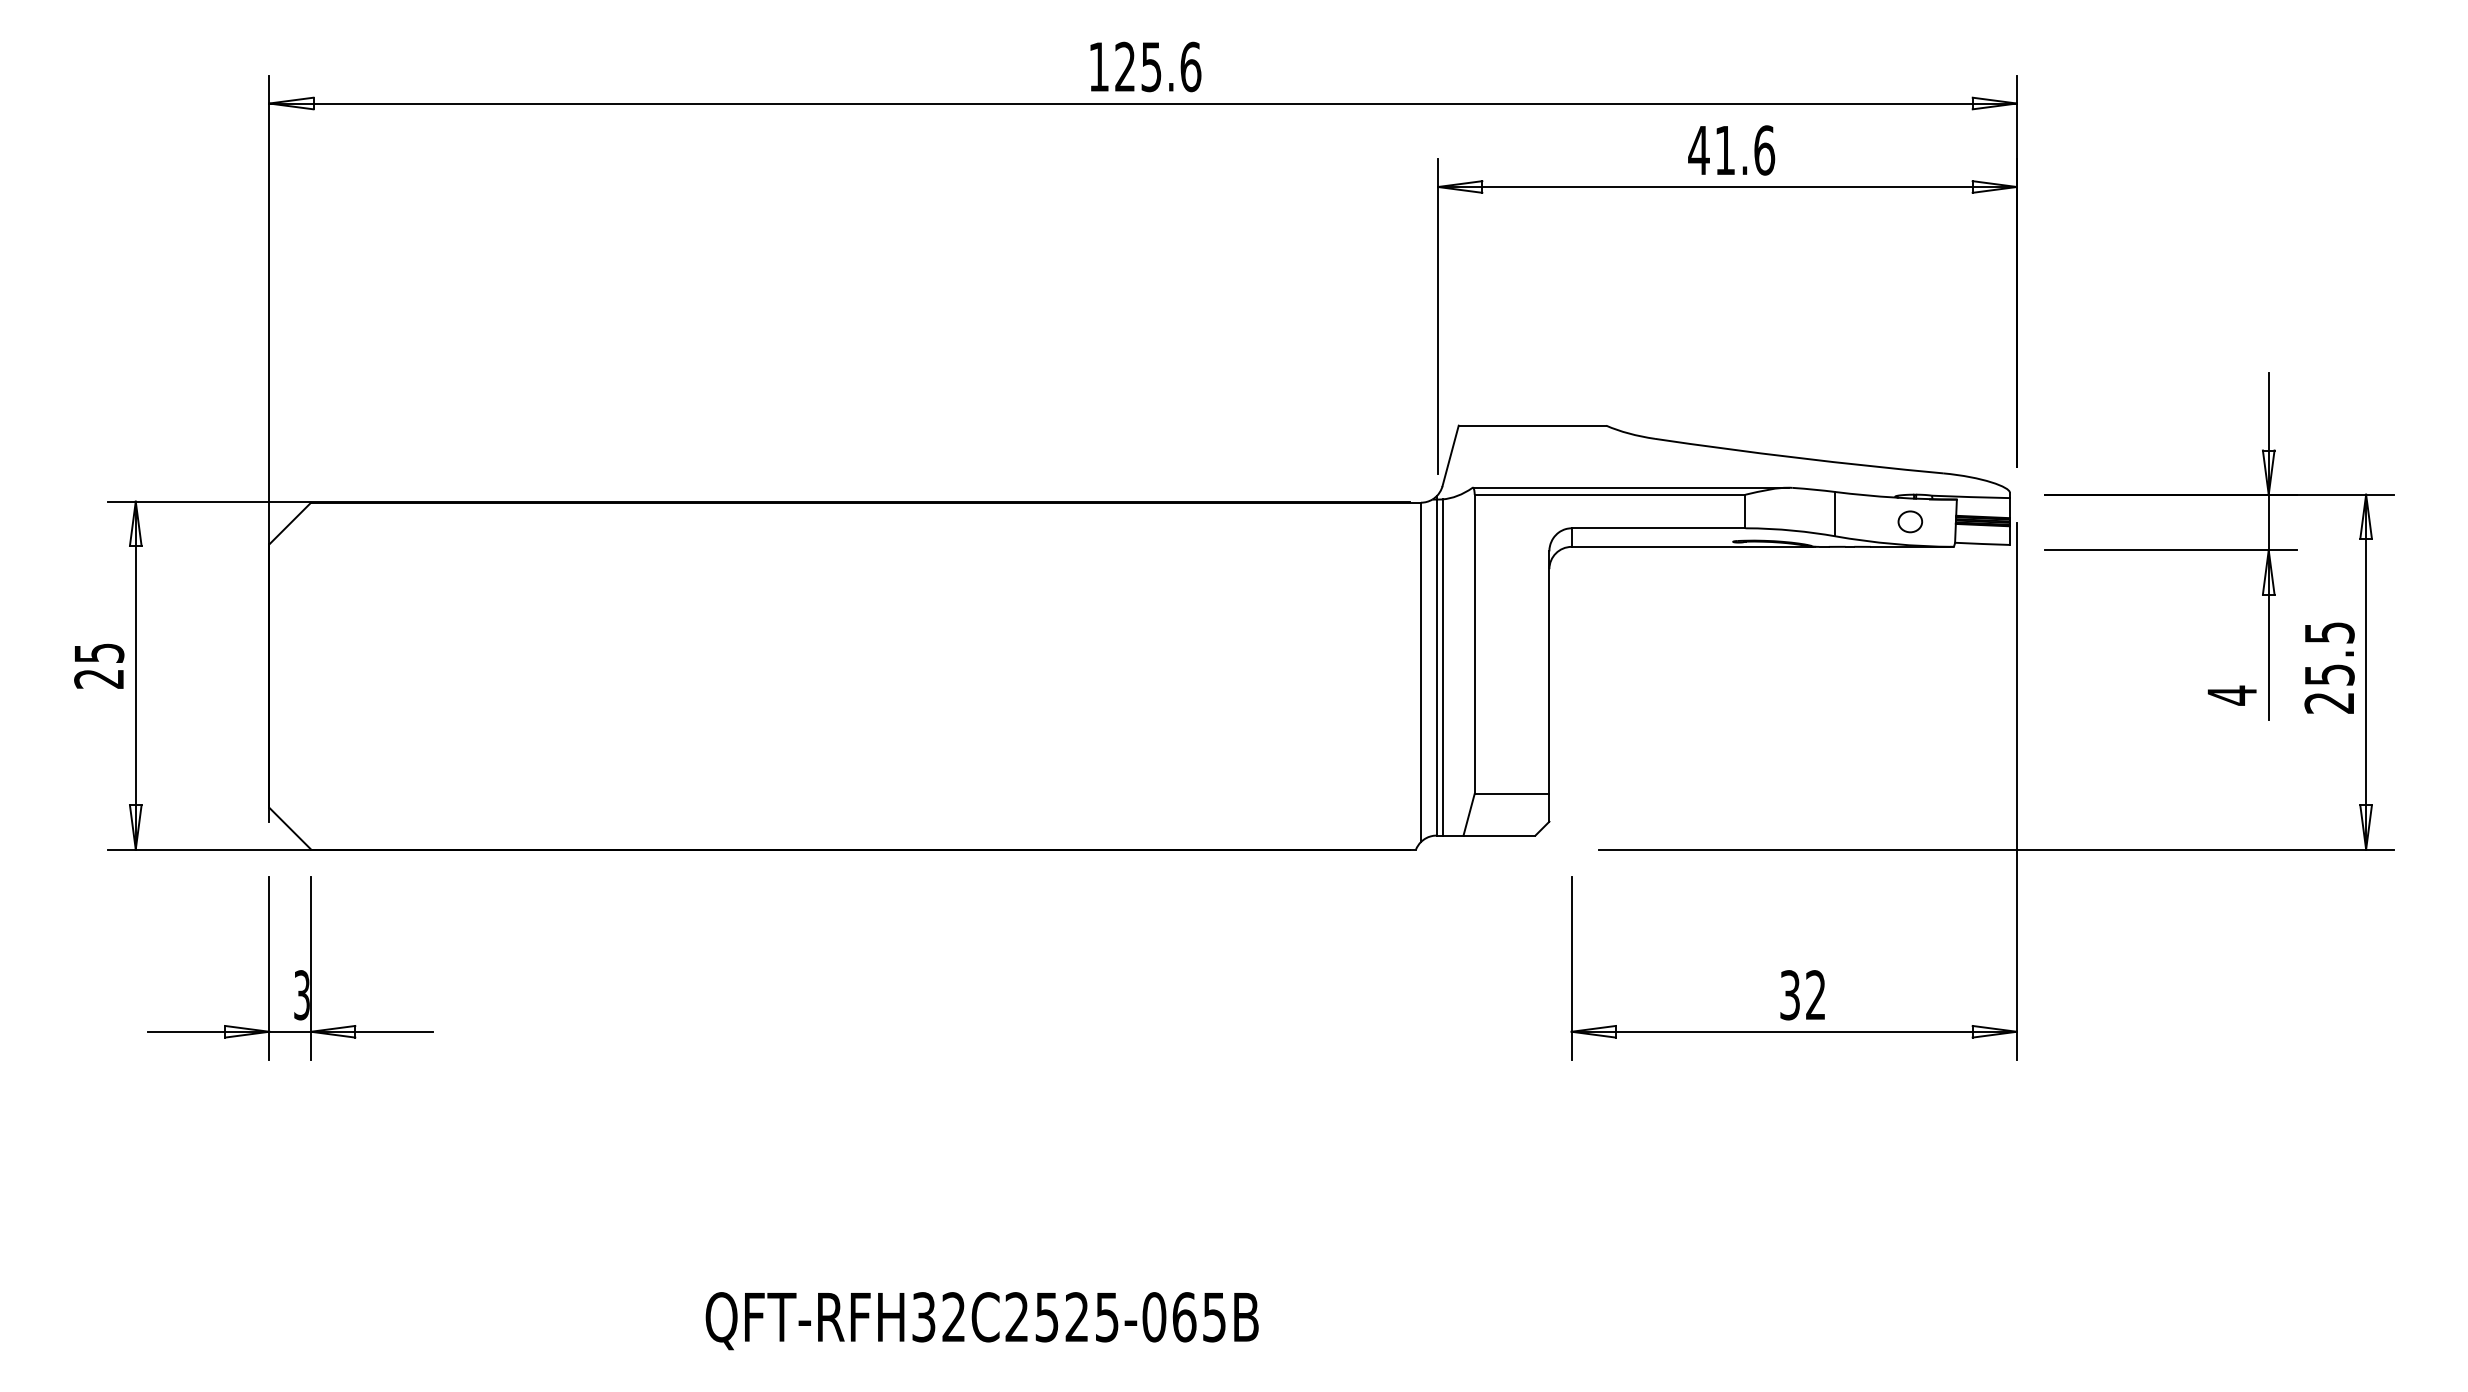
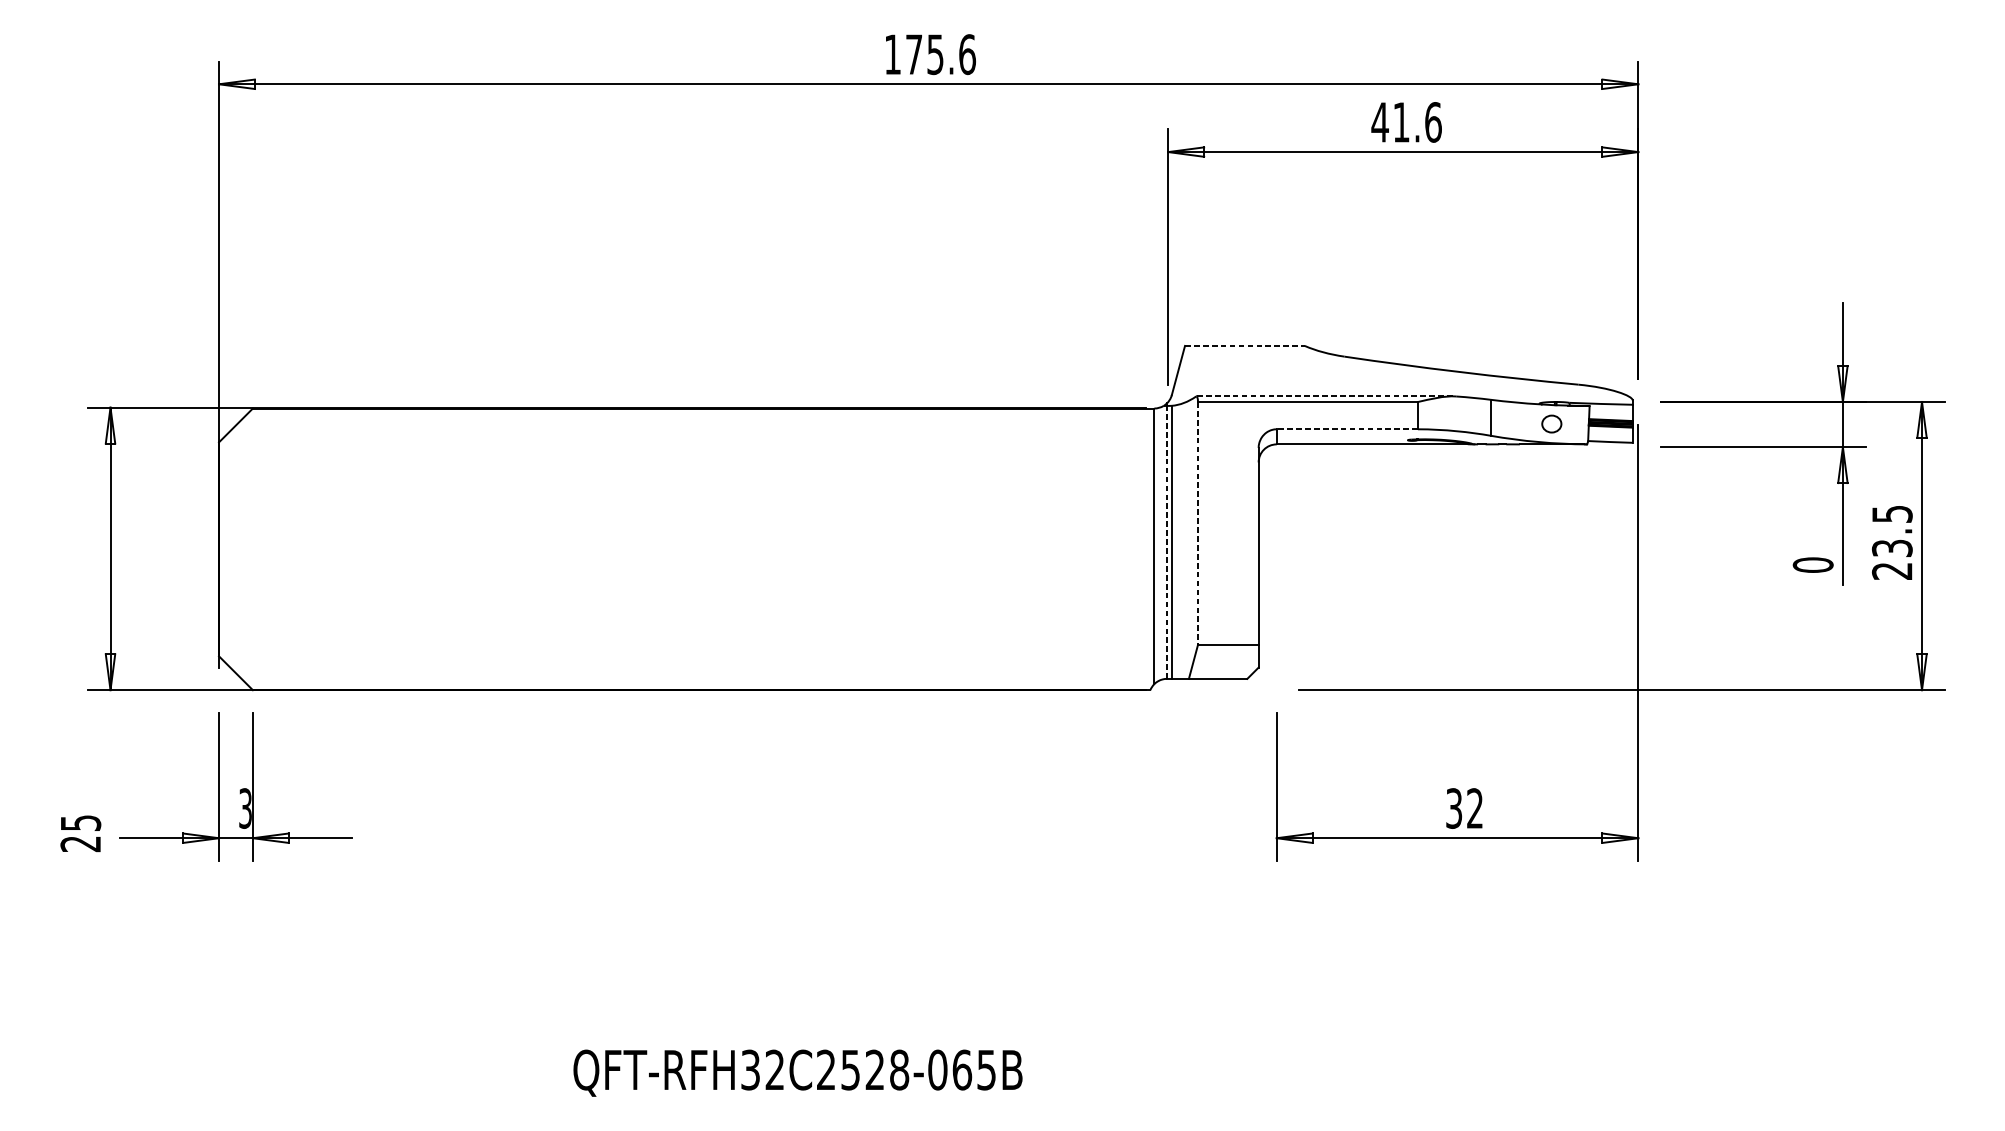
text: (1124, 66) -> (913, 54), 125.6 -> 175.6
line: (1532, 425) -> (1244, 345), solid -> dashed
line: (1630, 487) -> (1324, 396), solid -> dashed
line: (1658, 528) -> (1347, 429), solid -> dashed
line: (1474, 644) -> (1197, 523), solid -> dashed
text: (99, 665) -> (81, 833), moved
line: (1436, 667) -> (1166, 542), solid -> dashed
text: (2329, 674) -> (1892, 548), 25.5 -> 23.5
text: (2232, 695) -> (1813, 565), 4 -> 0
text: (1107, 1317) -> (899, 1070), QFT-RFH32C2525-065B -> QFT-RFH32C2528-065B

